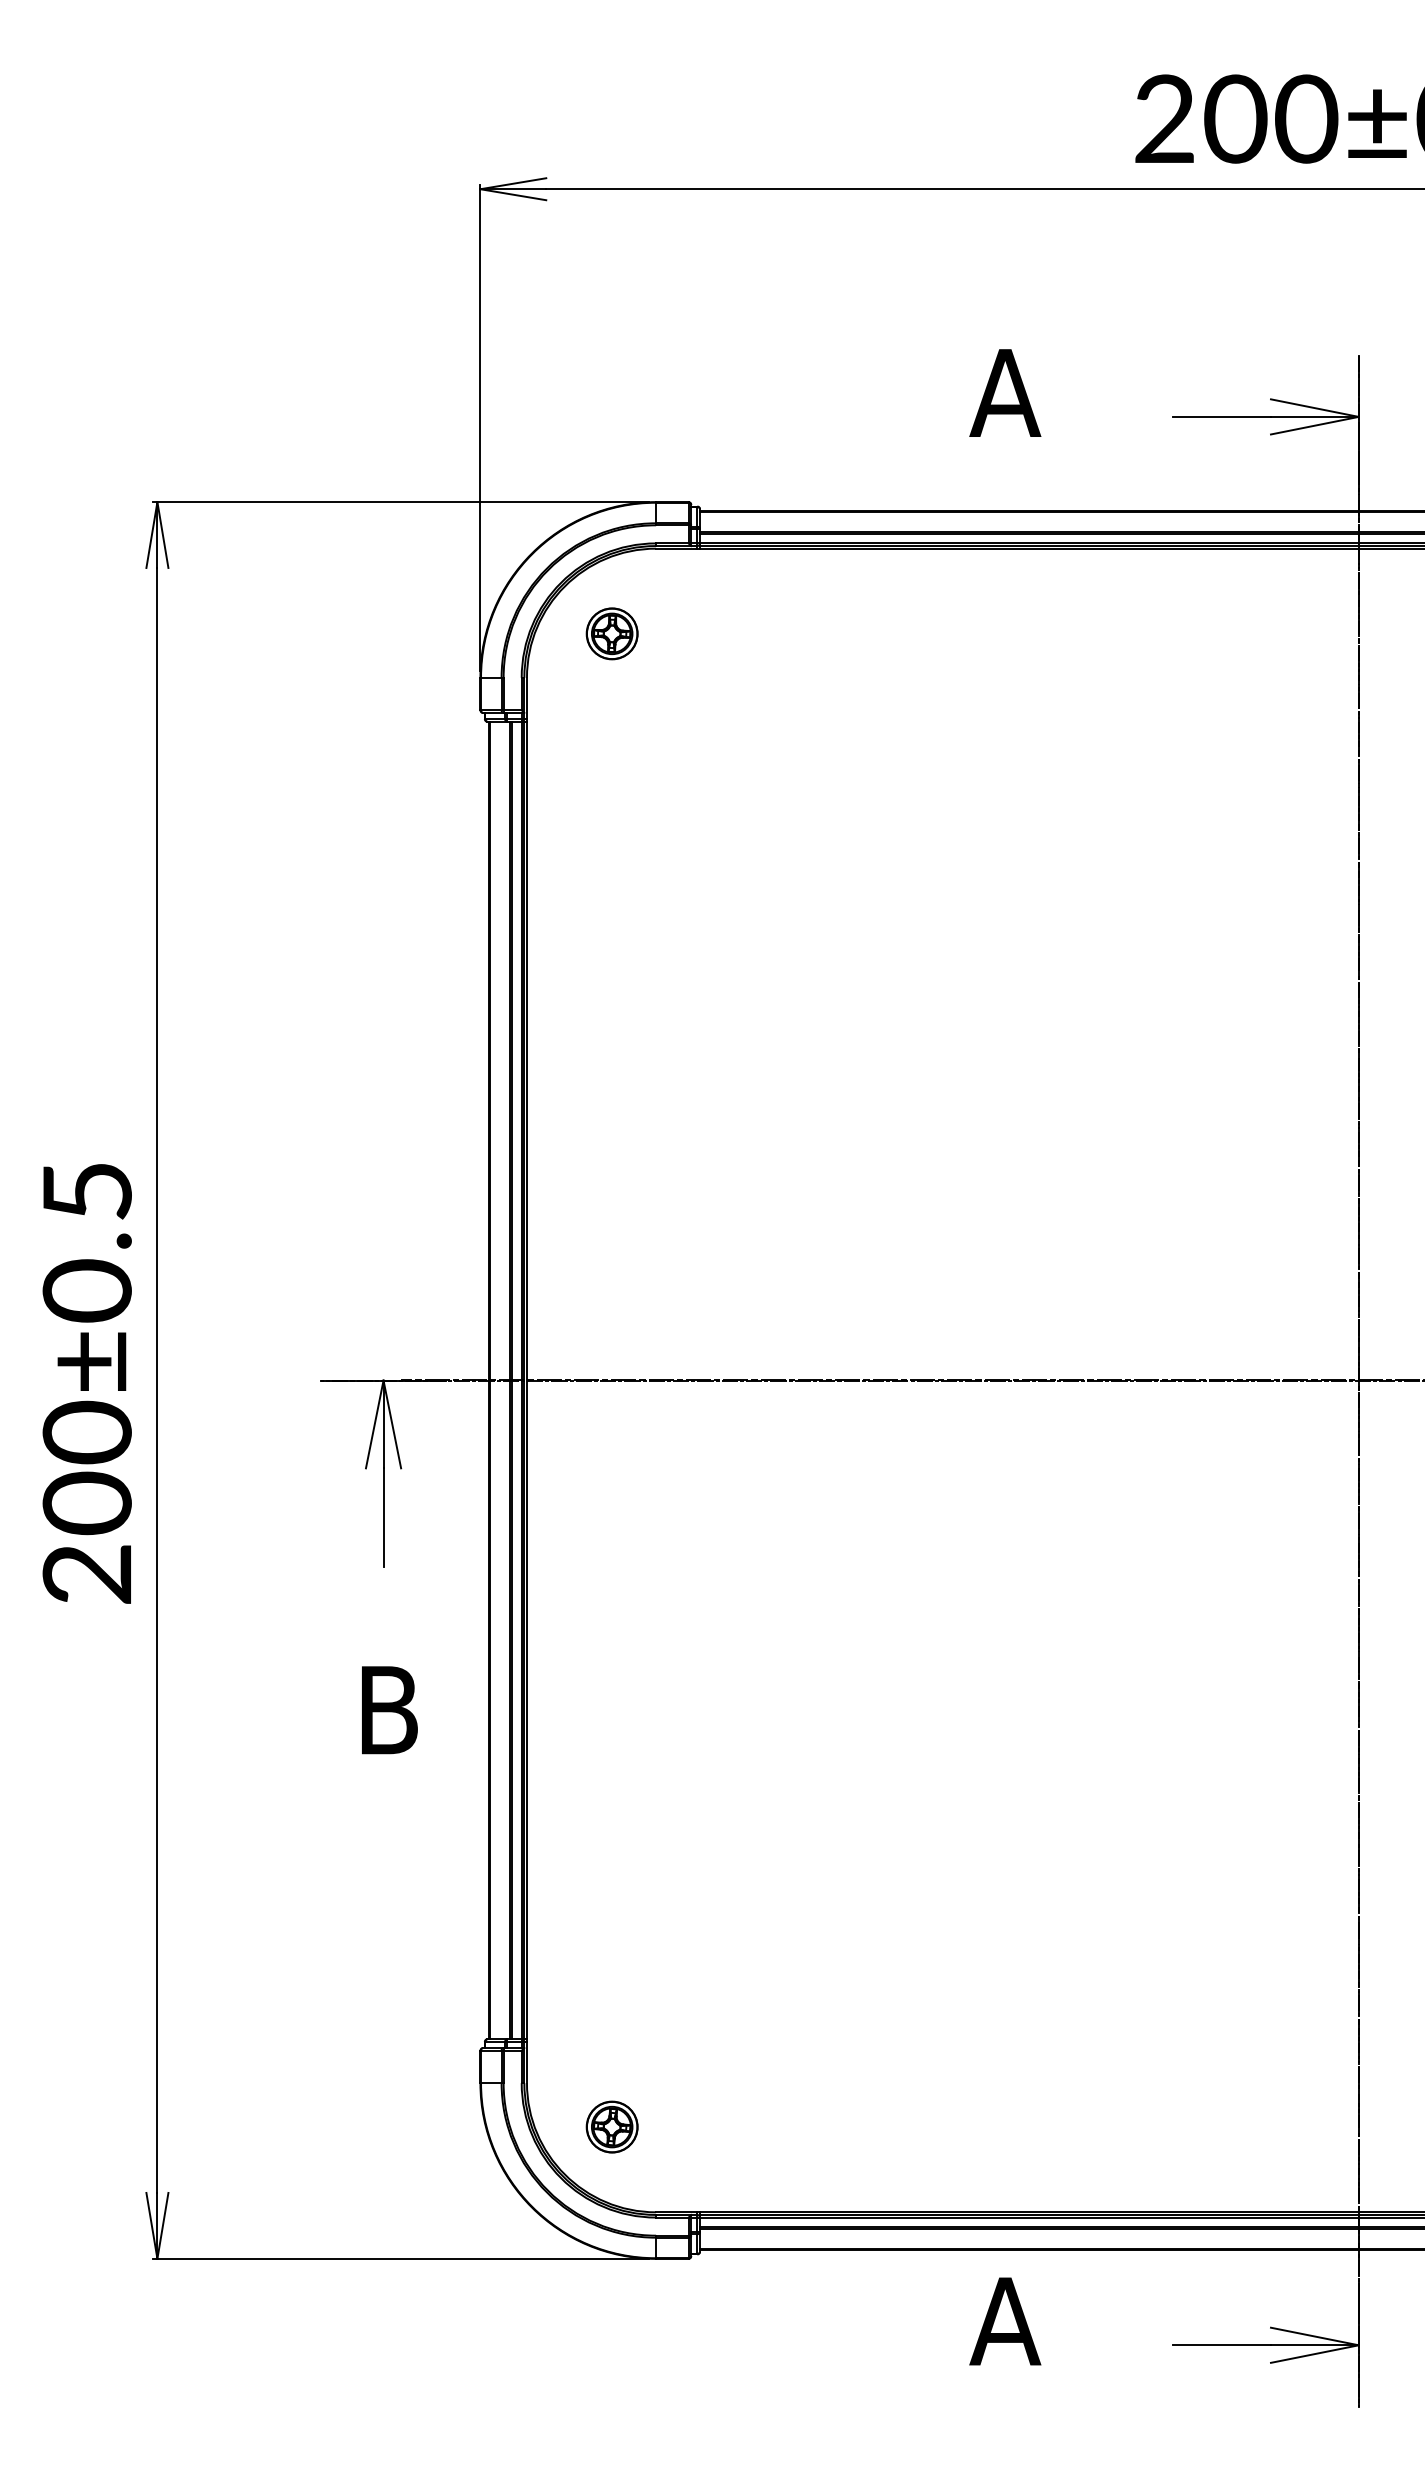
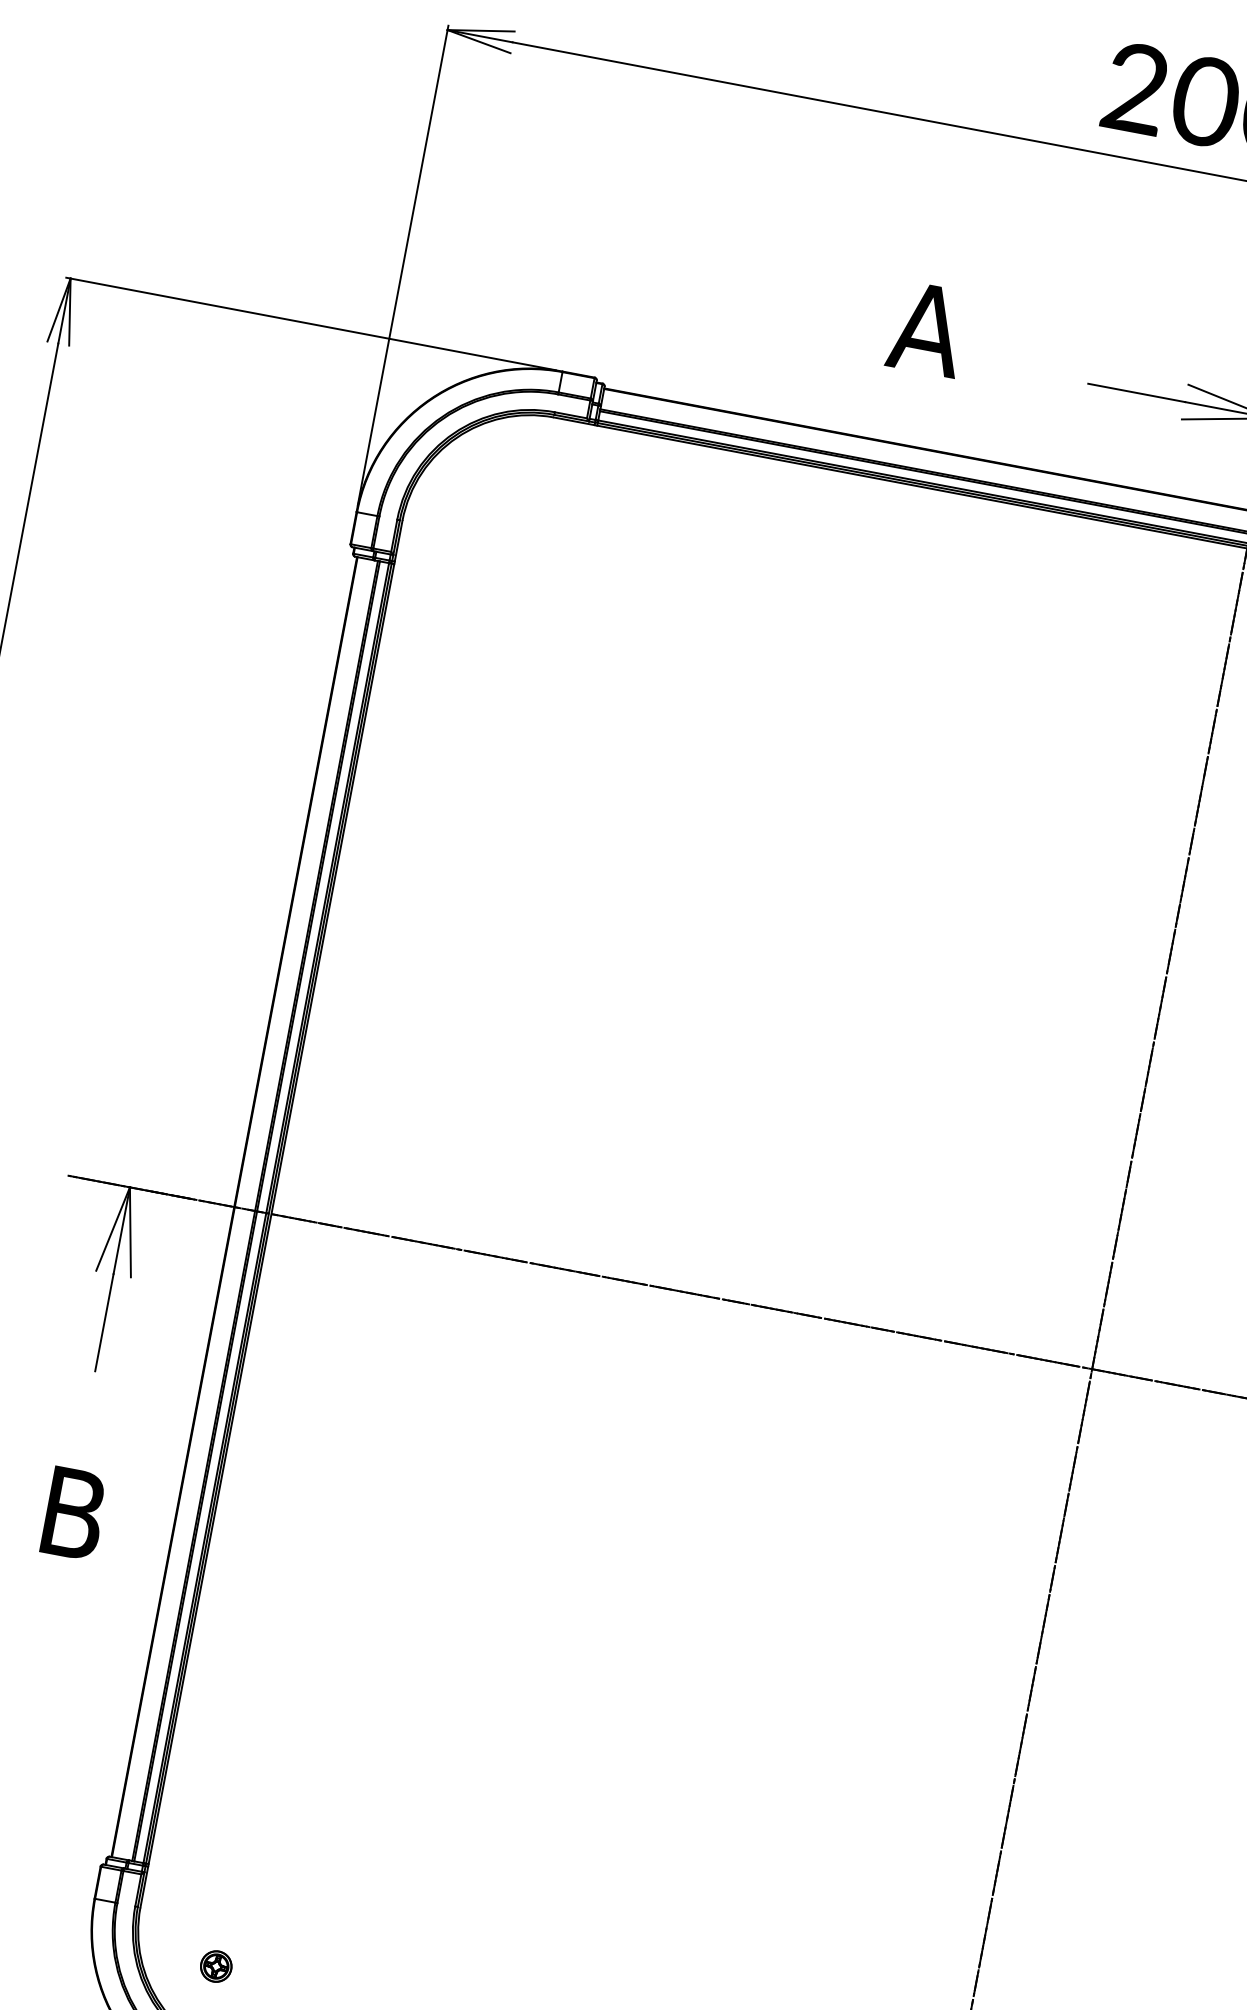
part: (611, 633) -> (494, 492), removed
part: (611, 2126) -> (215, 1965), size x0.6

